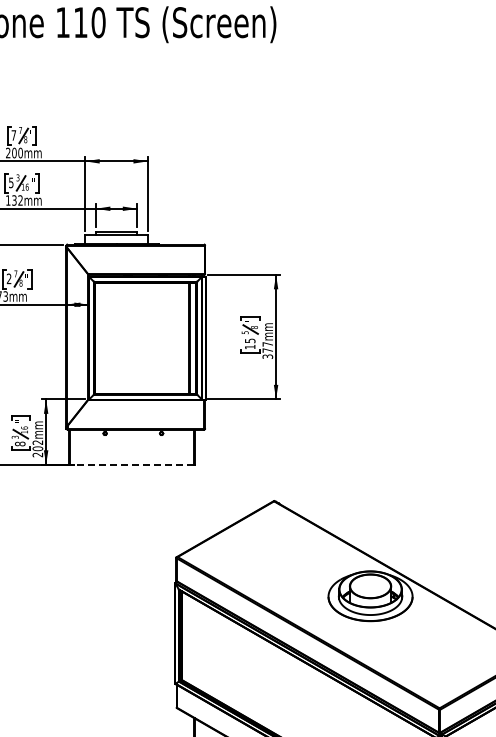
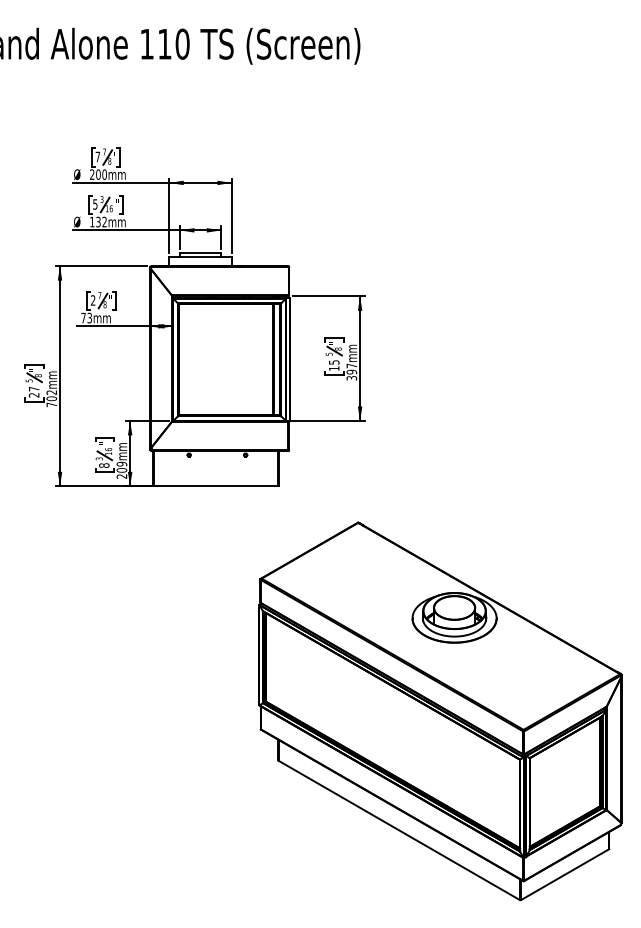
text: (267, 349) -> (351, 371), 377mm -> 397mm
text: (37, 441) -> (121, 463), 202mm -> 209mm
line: (131, 464) -> (215, 486), dashed -> solid

